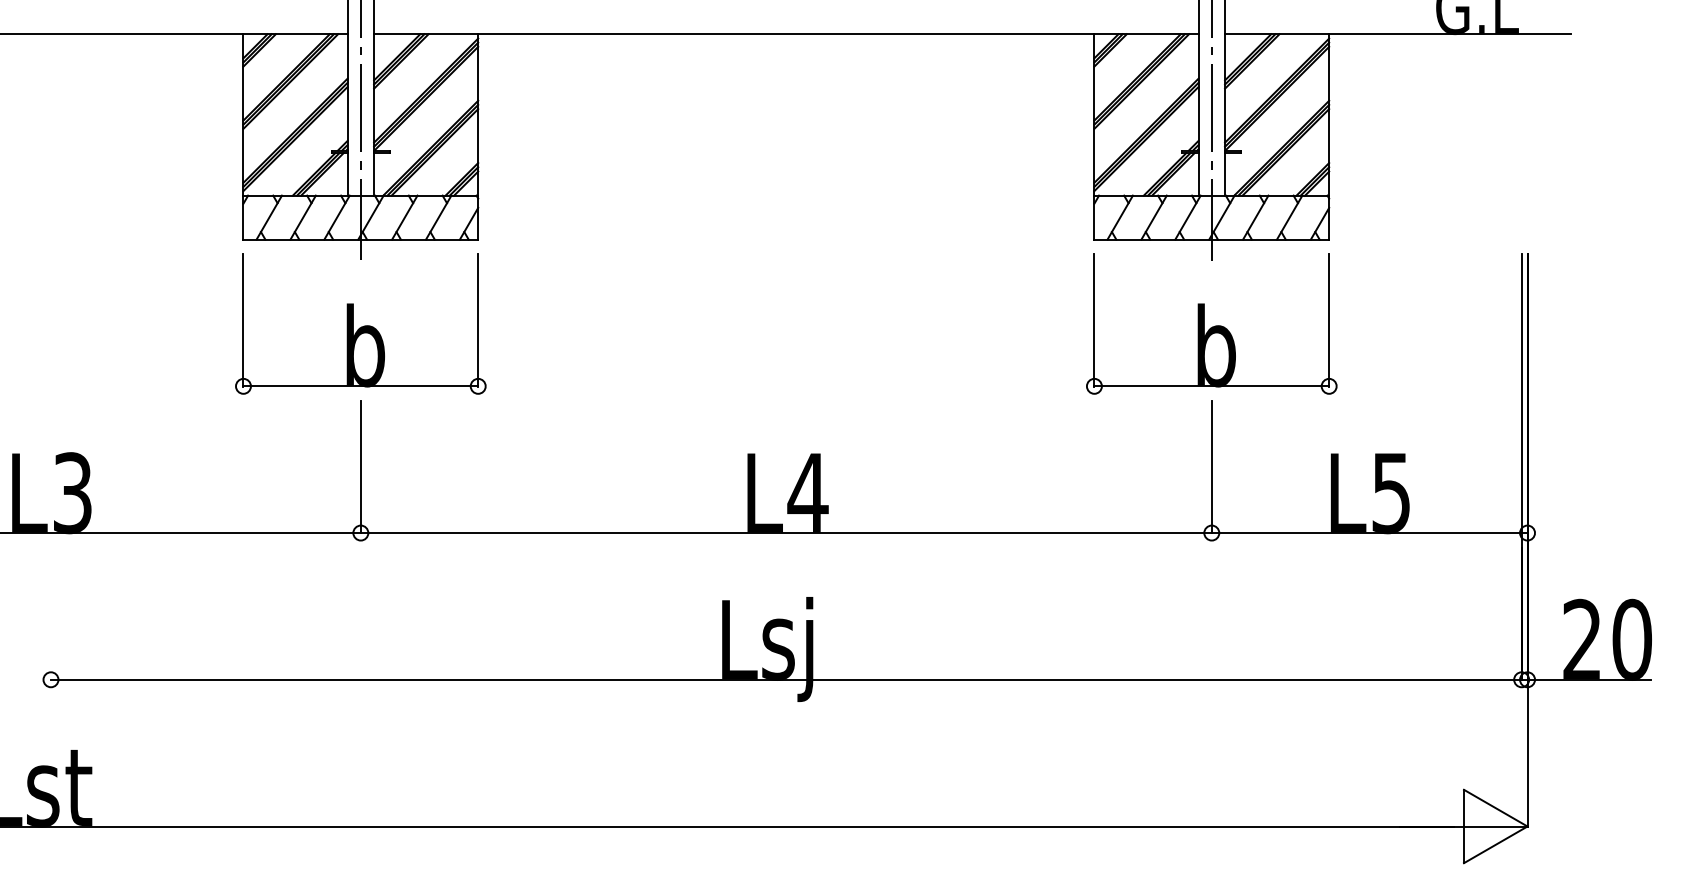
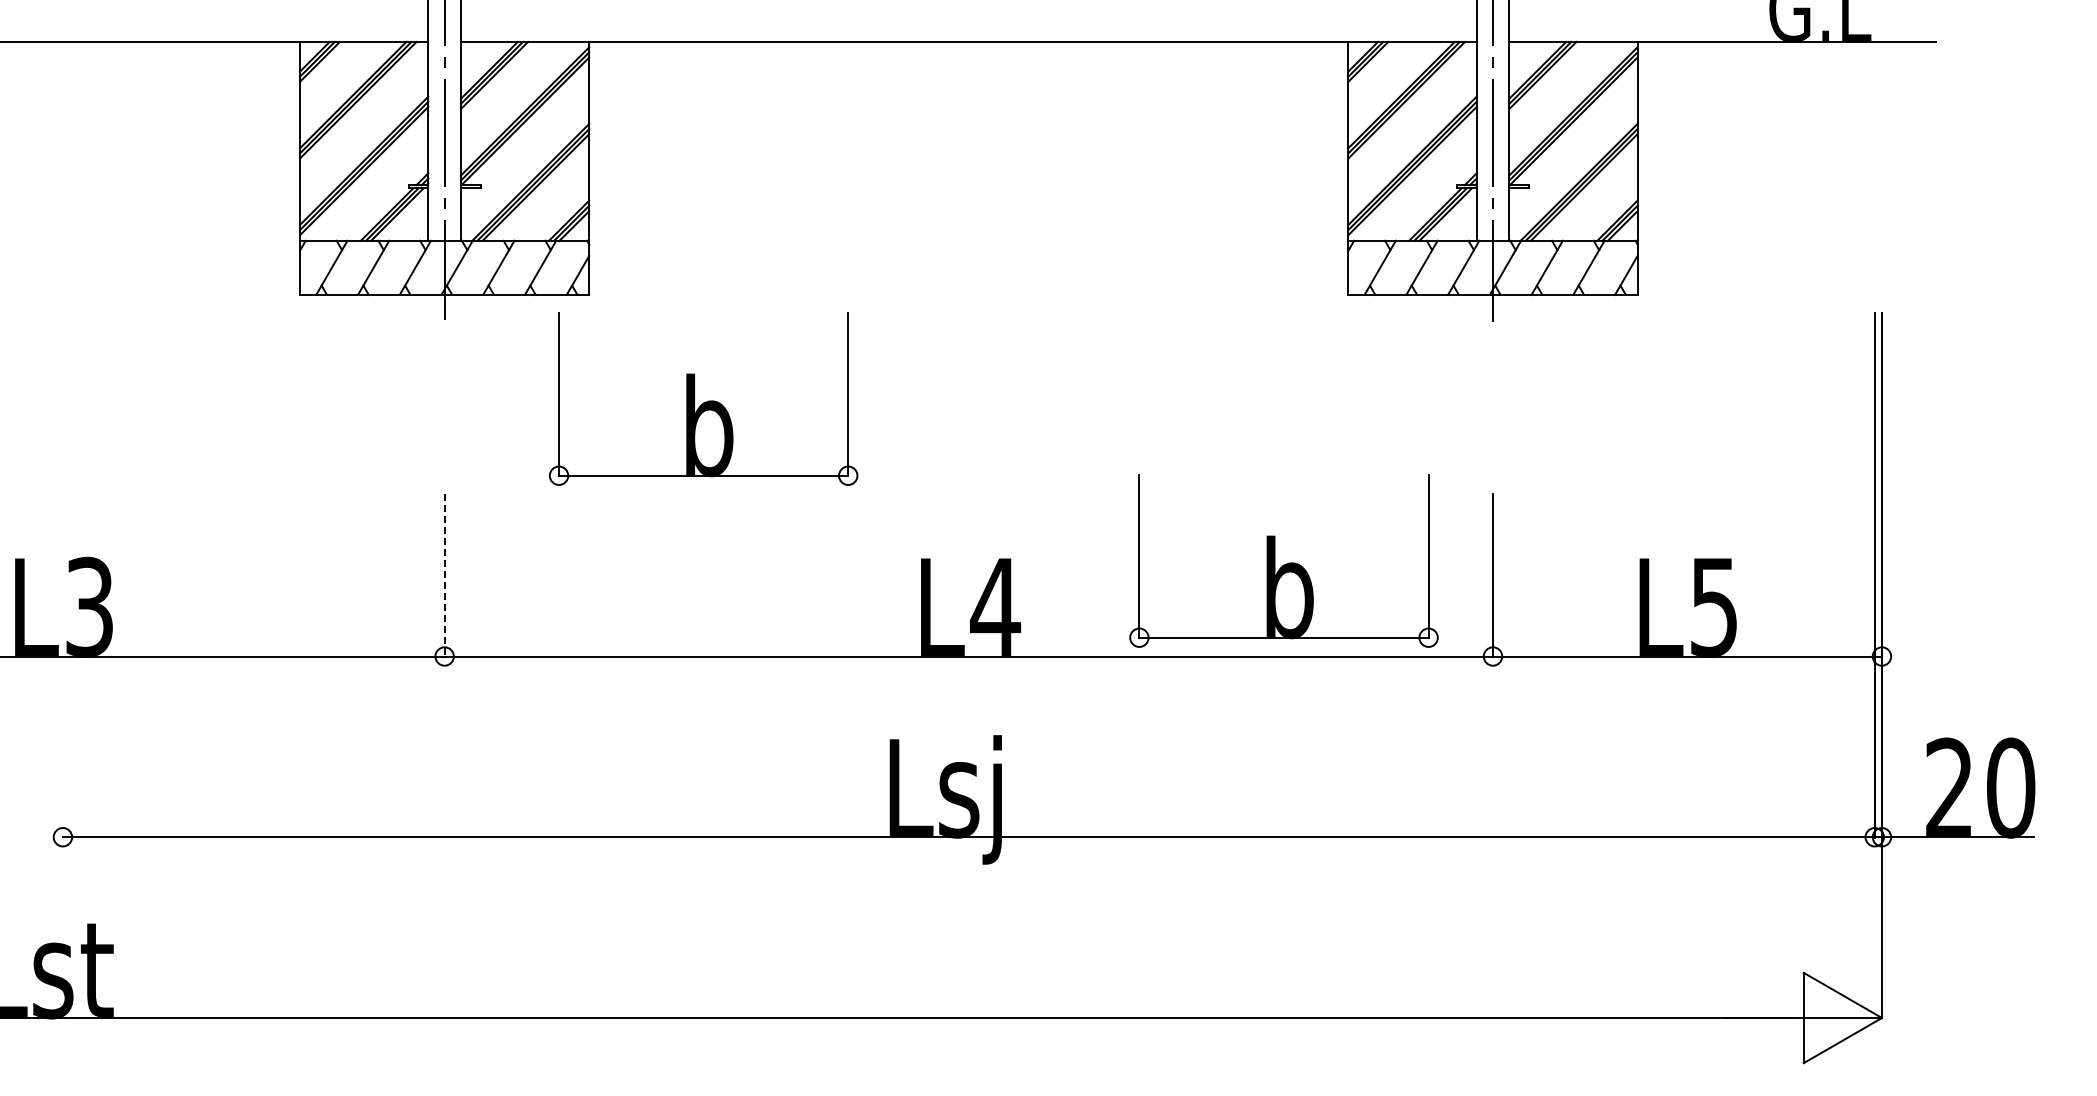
part: (360, 323) -> (703, 398), moved
part: (1211, 323) -> (1283, 560), moved
line: (360, 467) -> (444, 575), solid -> dashed

